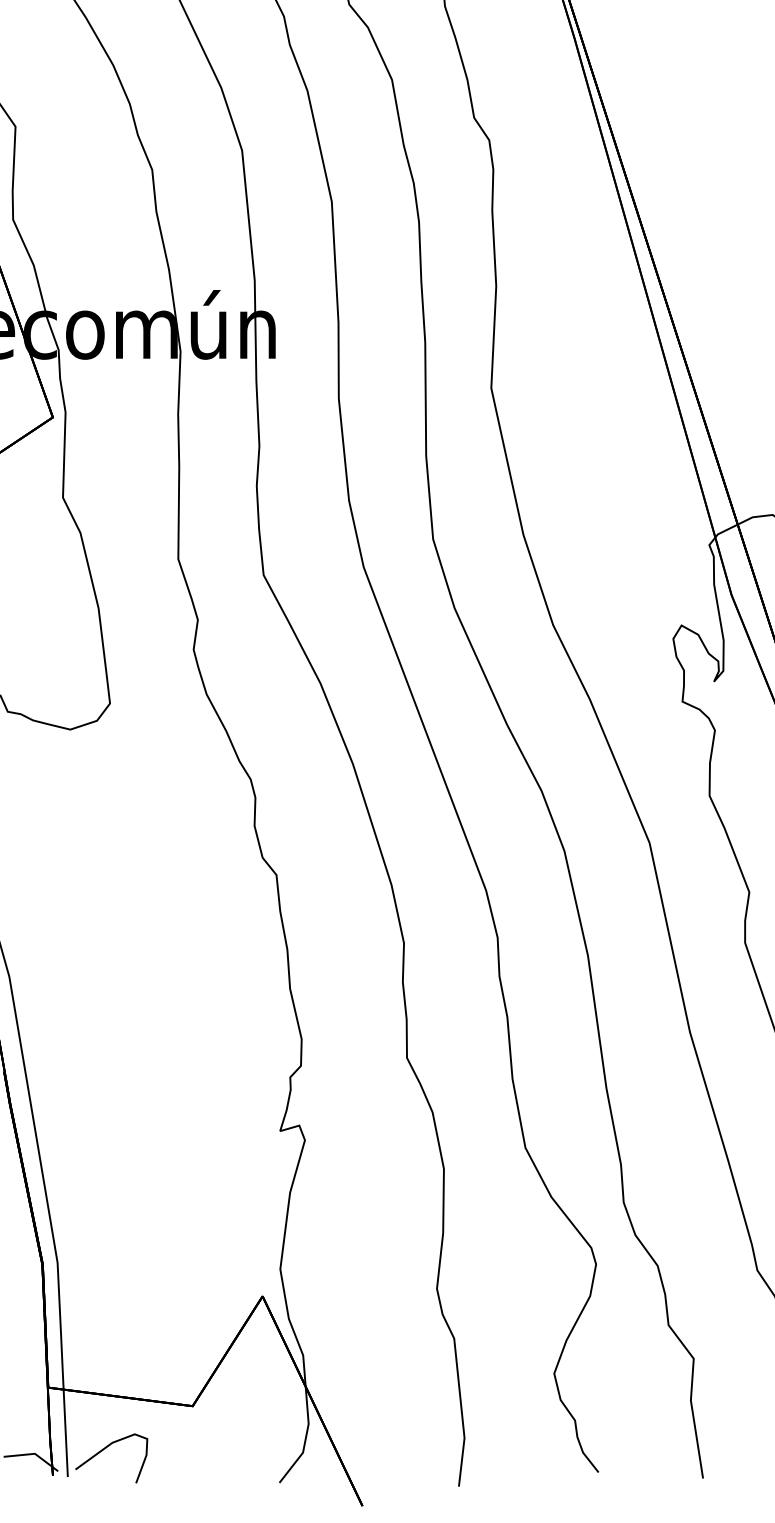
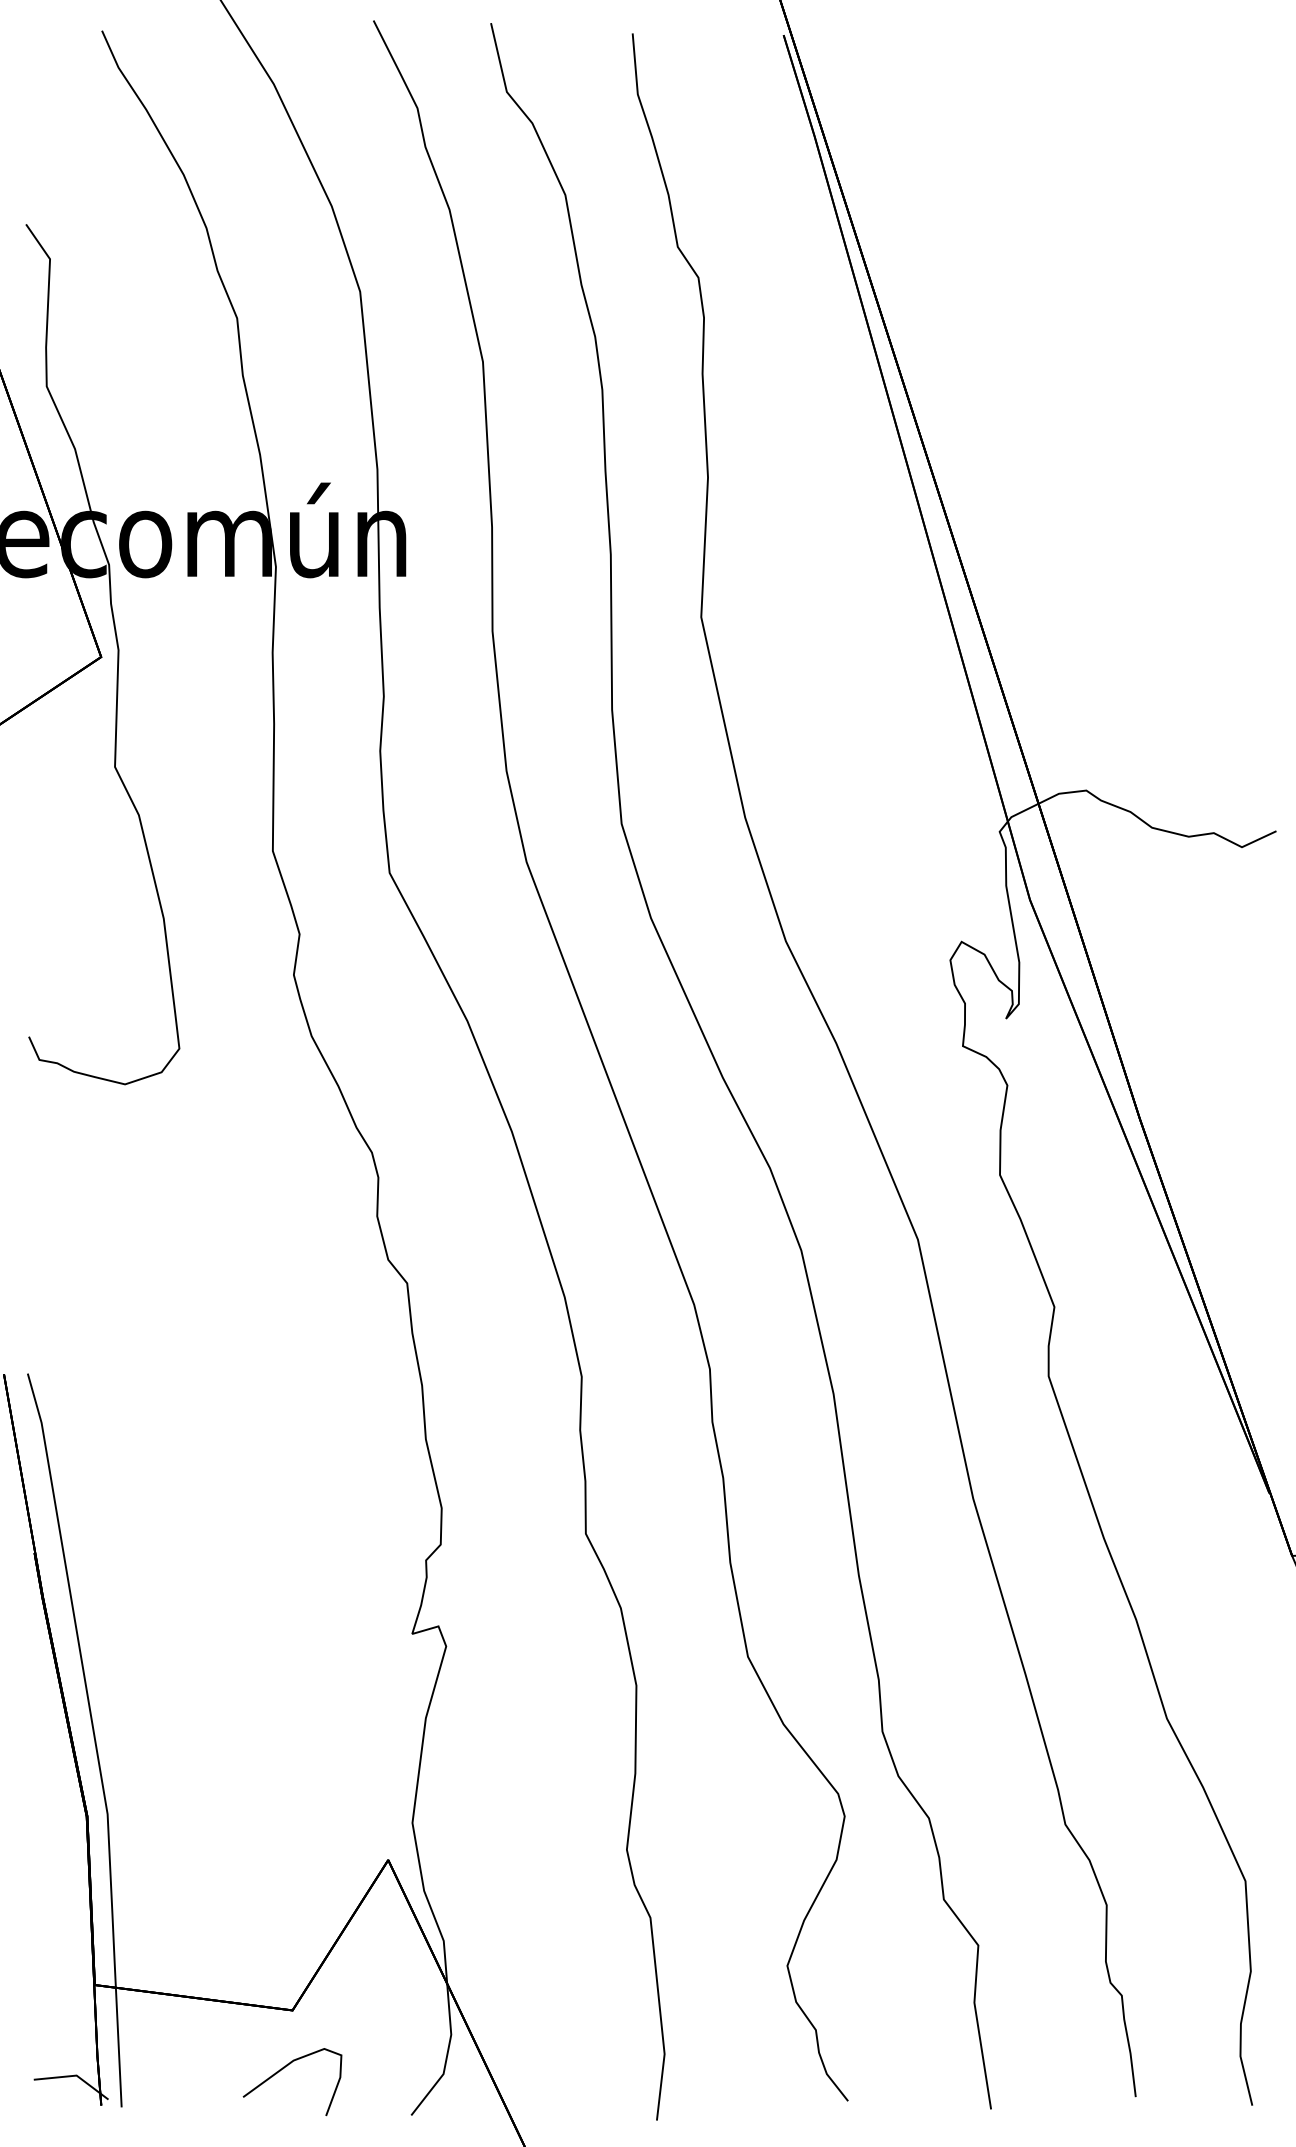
curve: (105, 1449) -> (283, 2069), moved

